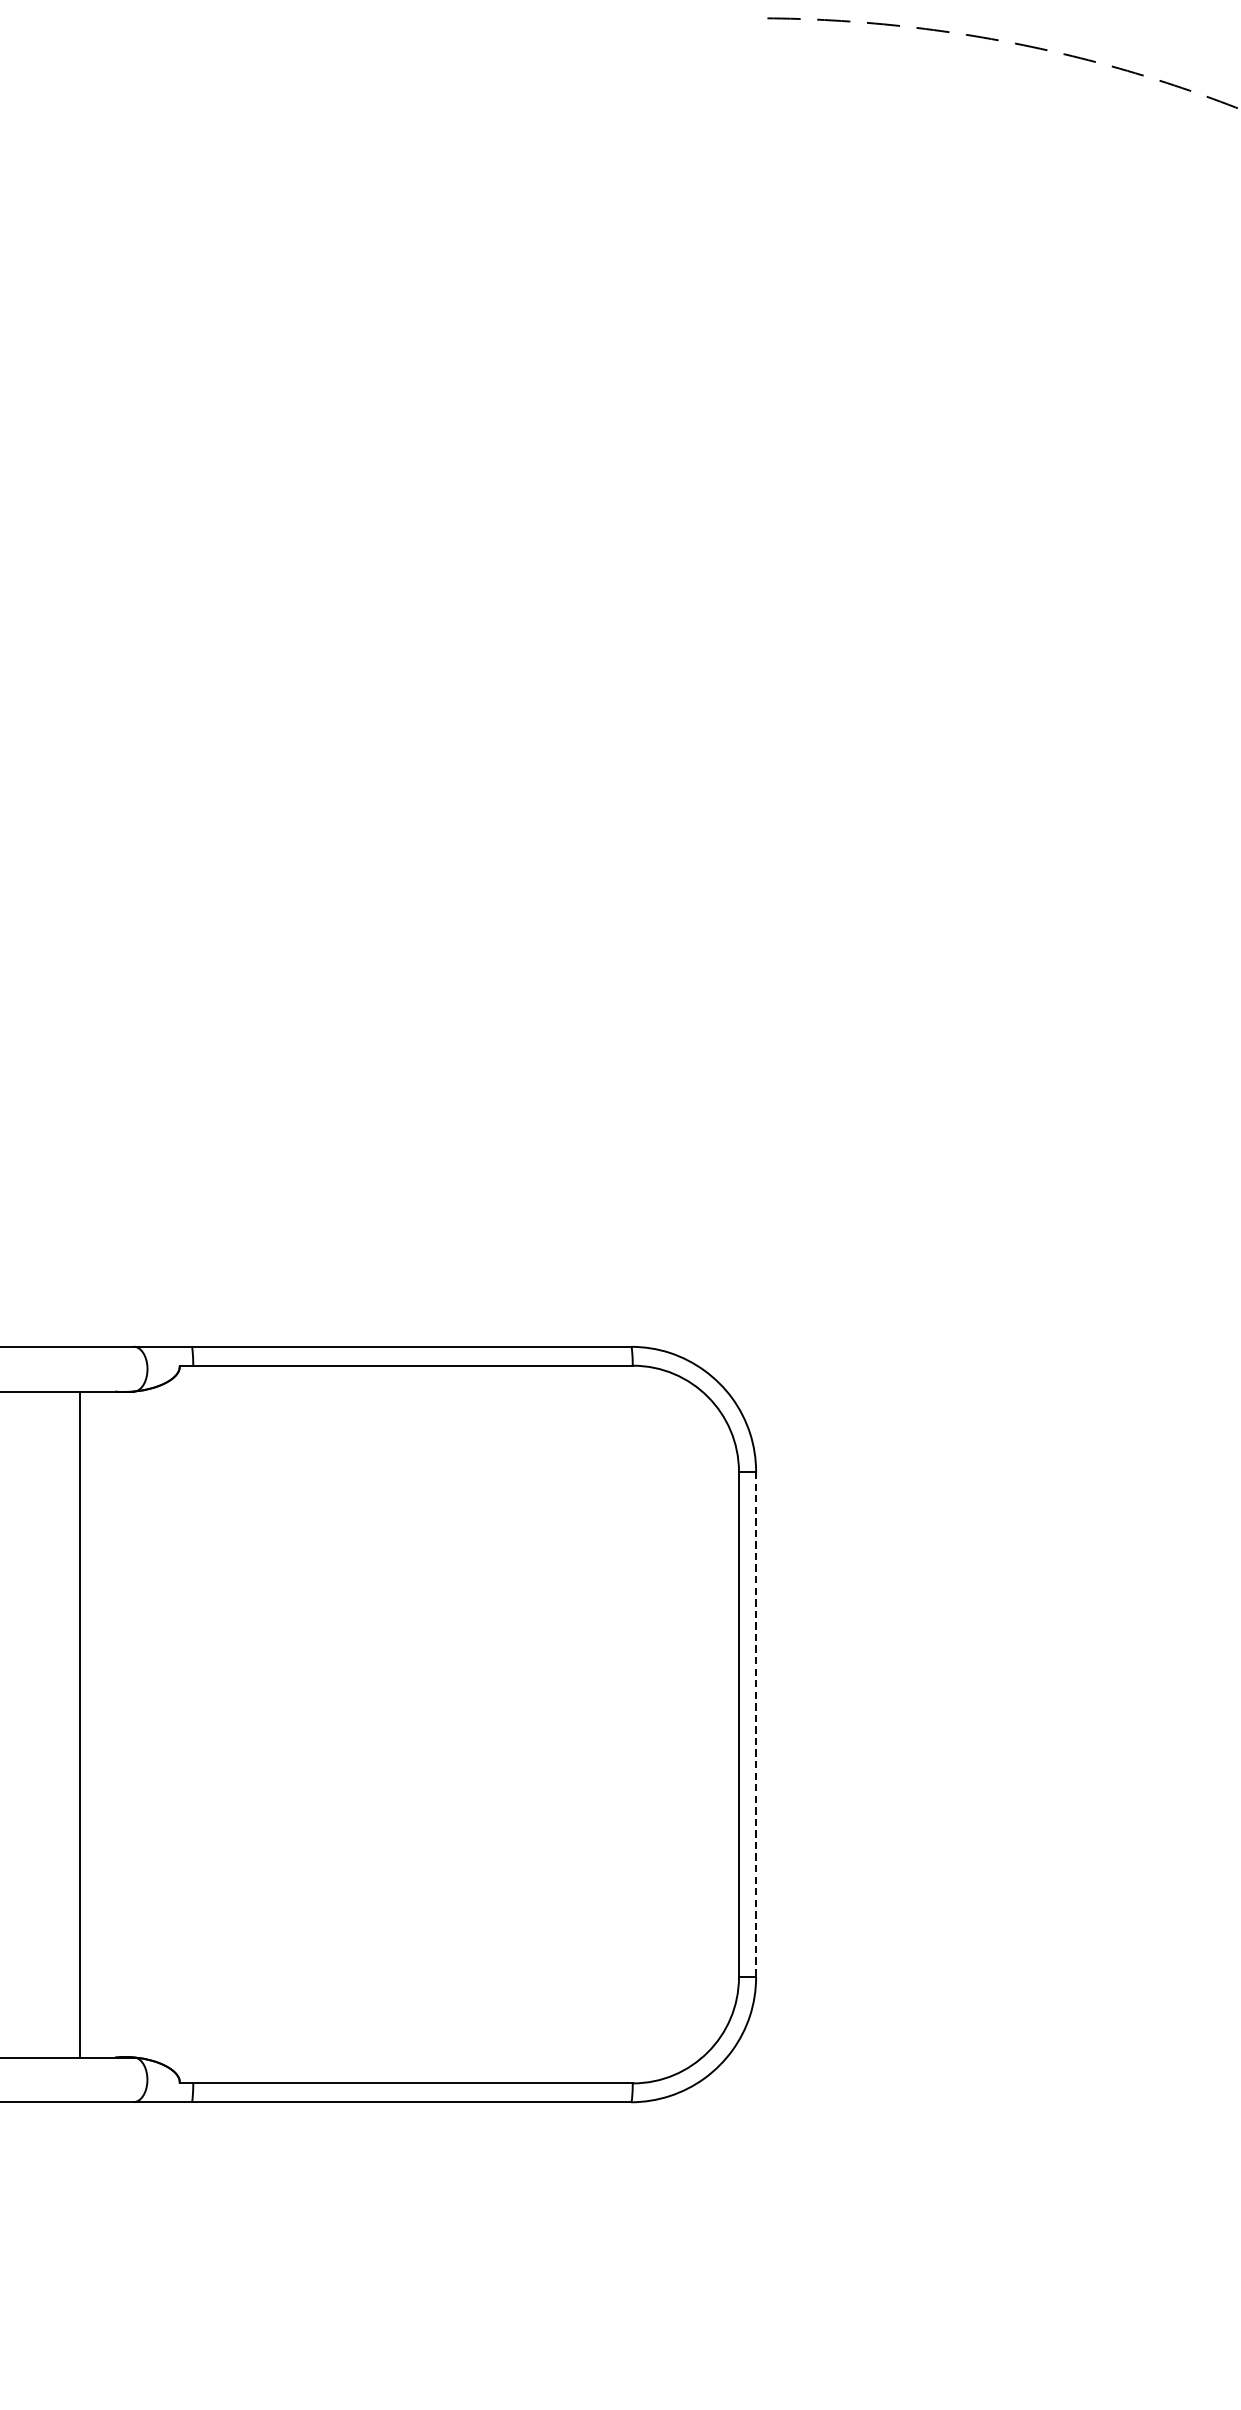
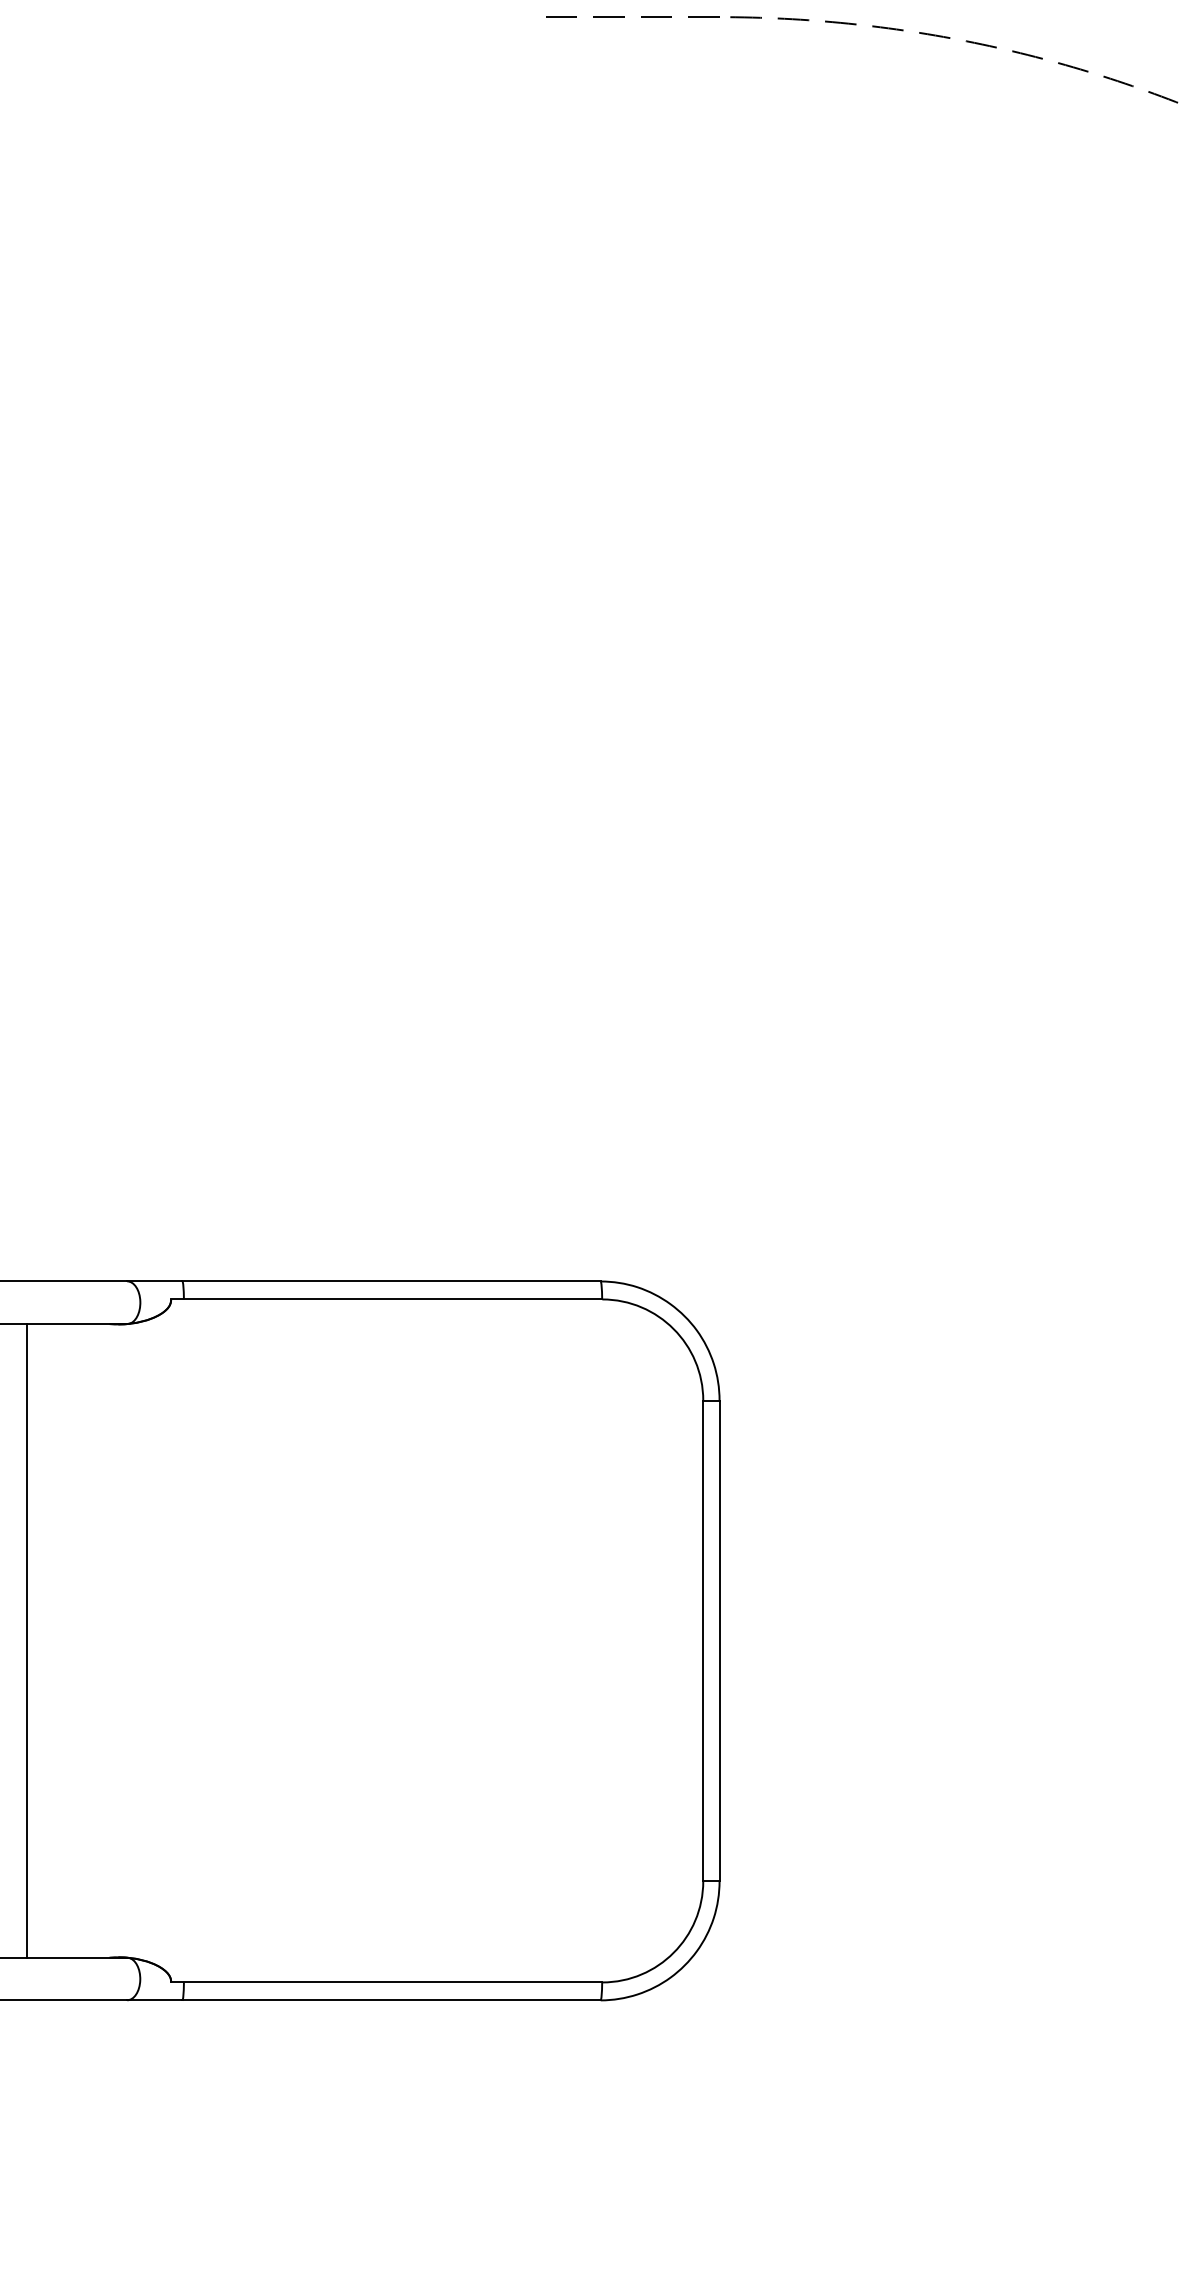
line: (656, 17) -> (624, 16), added
line: (80, 1724) -> (27, 1640), moved
line: (756, 1725) -> (719, 1641), dashed -> solid

